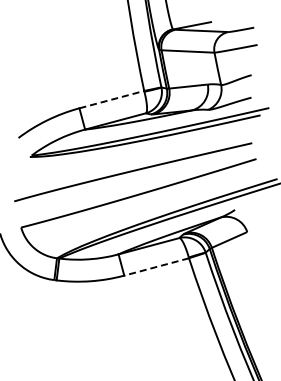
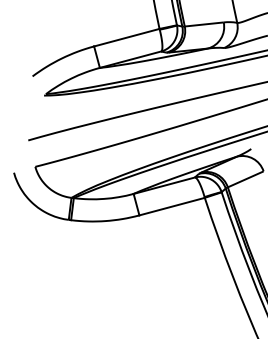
line: (111, 99) -> (126, 37), dashed -> solid
line: (156, 266) -> (171, 206), dashed -> solid

